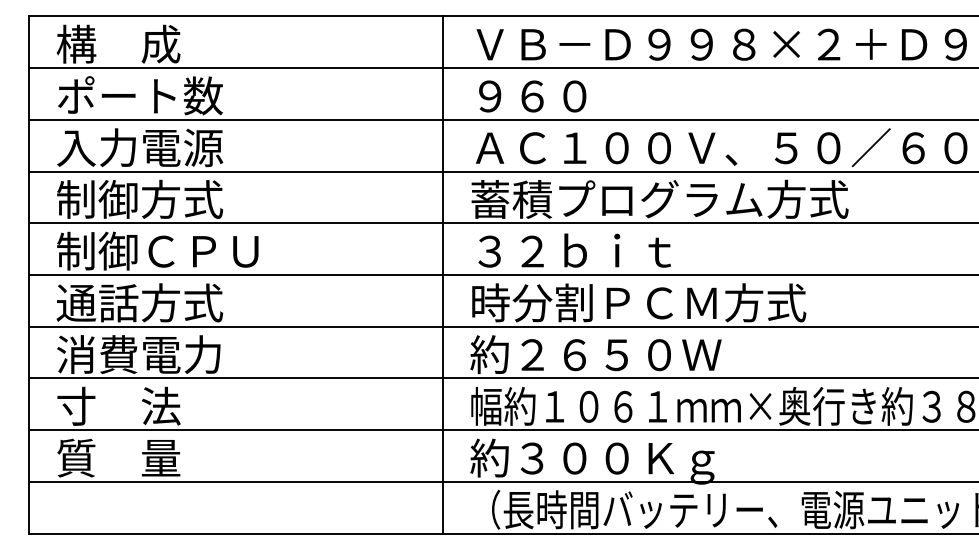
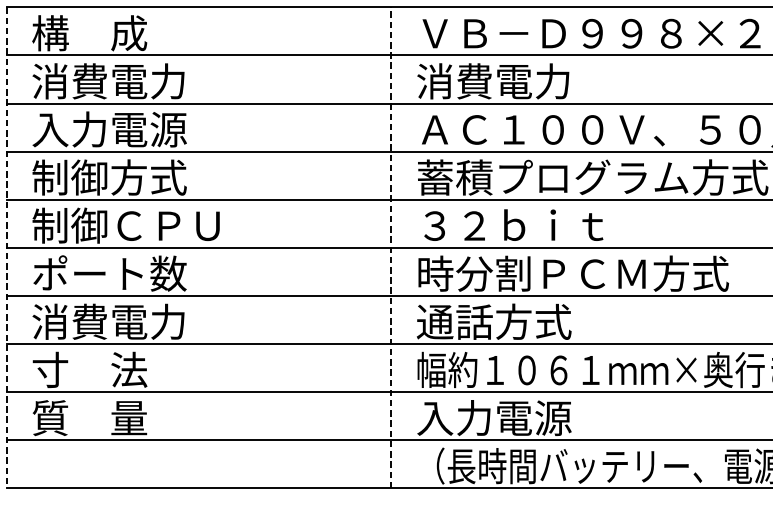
text: (139, 95) -> (109, 80), ポート数 -> 消費電力
text: (552, 95) -> (493, 80), ９６０ -> 消費電力
line: (29, 275) -> (6, 248), solid -> dashed
line: (443, 275) -> (391, 248), solid -> dashed
text: (139, 302) -> (109, 273), 通話方式 -> ポート数
text: (595, 354) -> (533, 321), 約２６５０Ｗ -> 通話方式
text: (592, 461) -> (530, 421), 約３００Ｋｇ -> 入力電源

